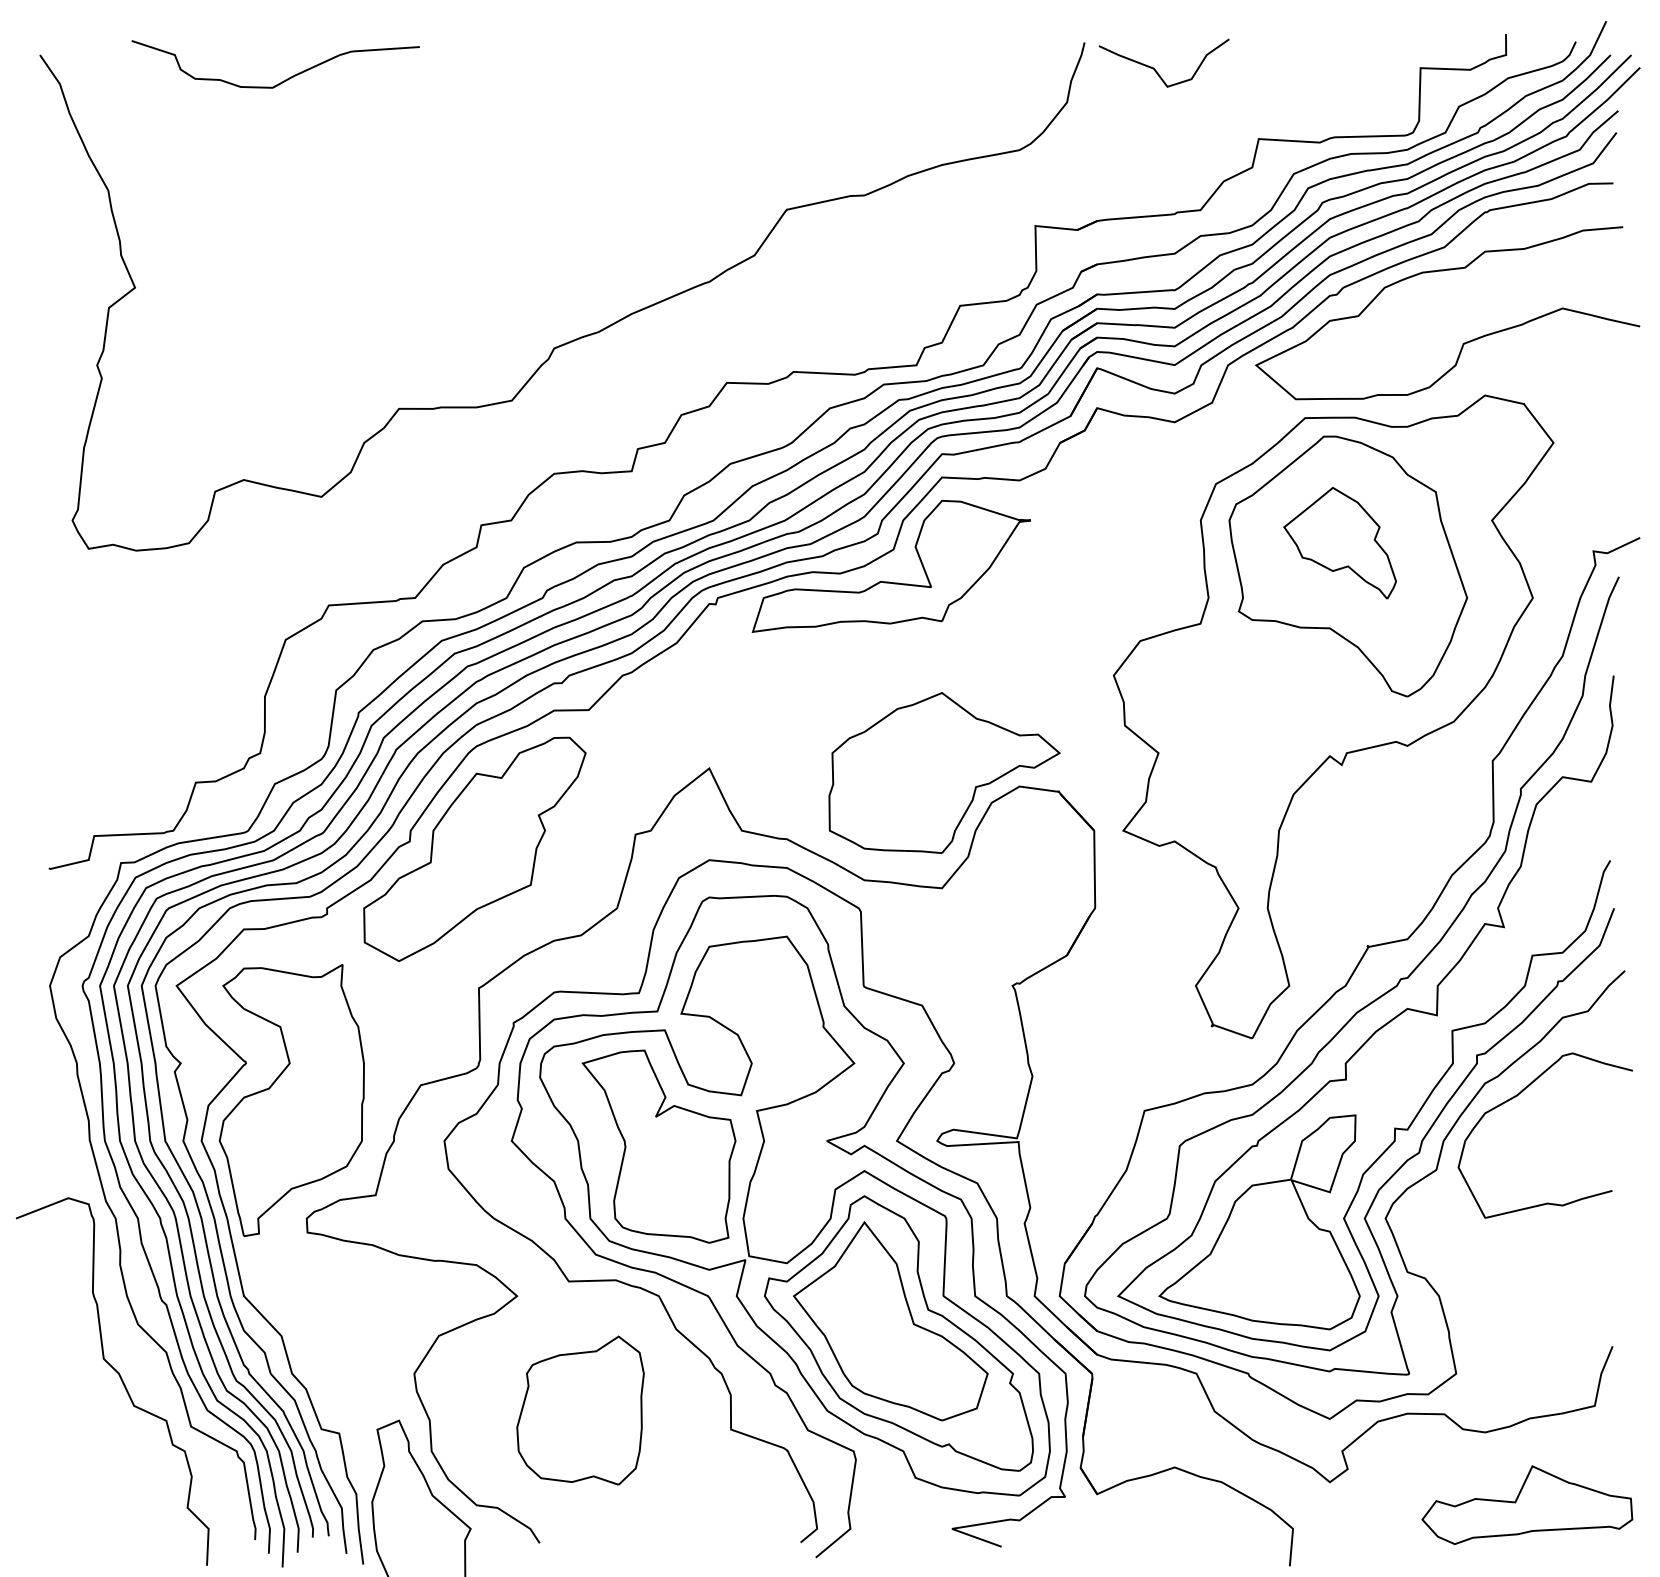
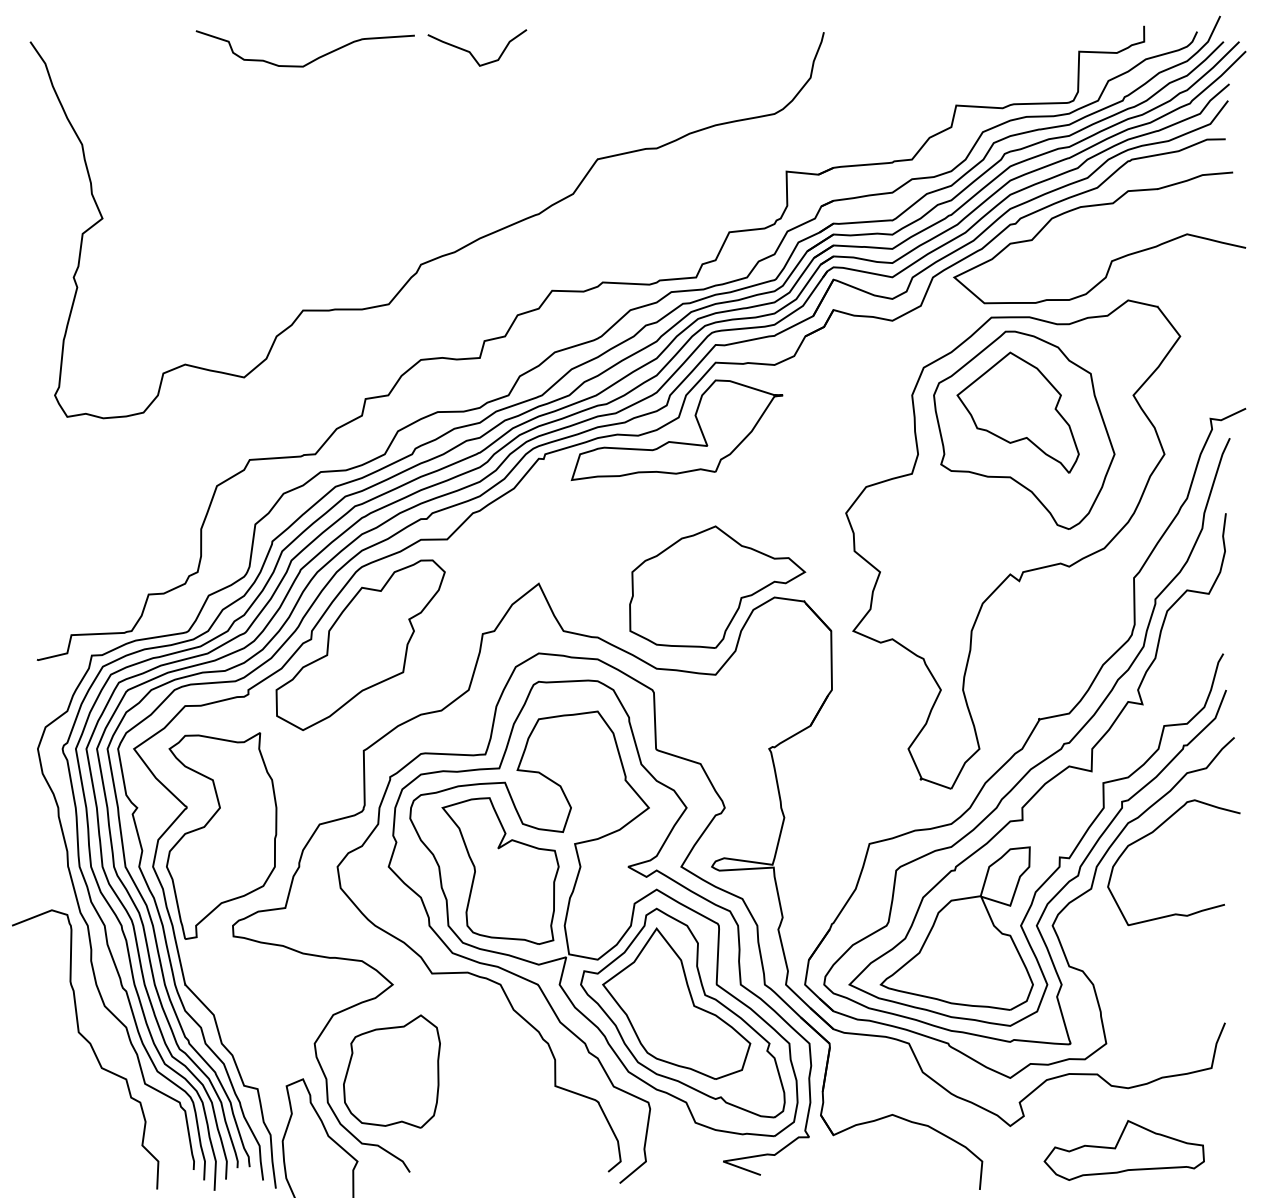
curve: (1156, 69) -> (471, 52), moved
curve: (286, 78) -> (313, 59), moved
part: (1339, 543) -> (1017, 412), size x1.43
part: (579, 1410) -> (391, 1071), moved
part: (1526, 1505) -> (1123, 1150), moved

